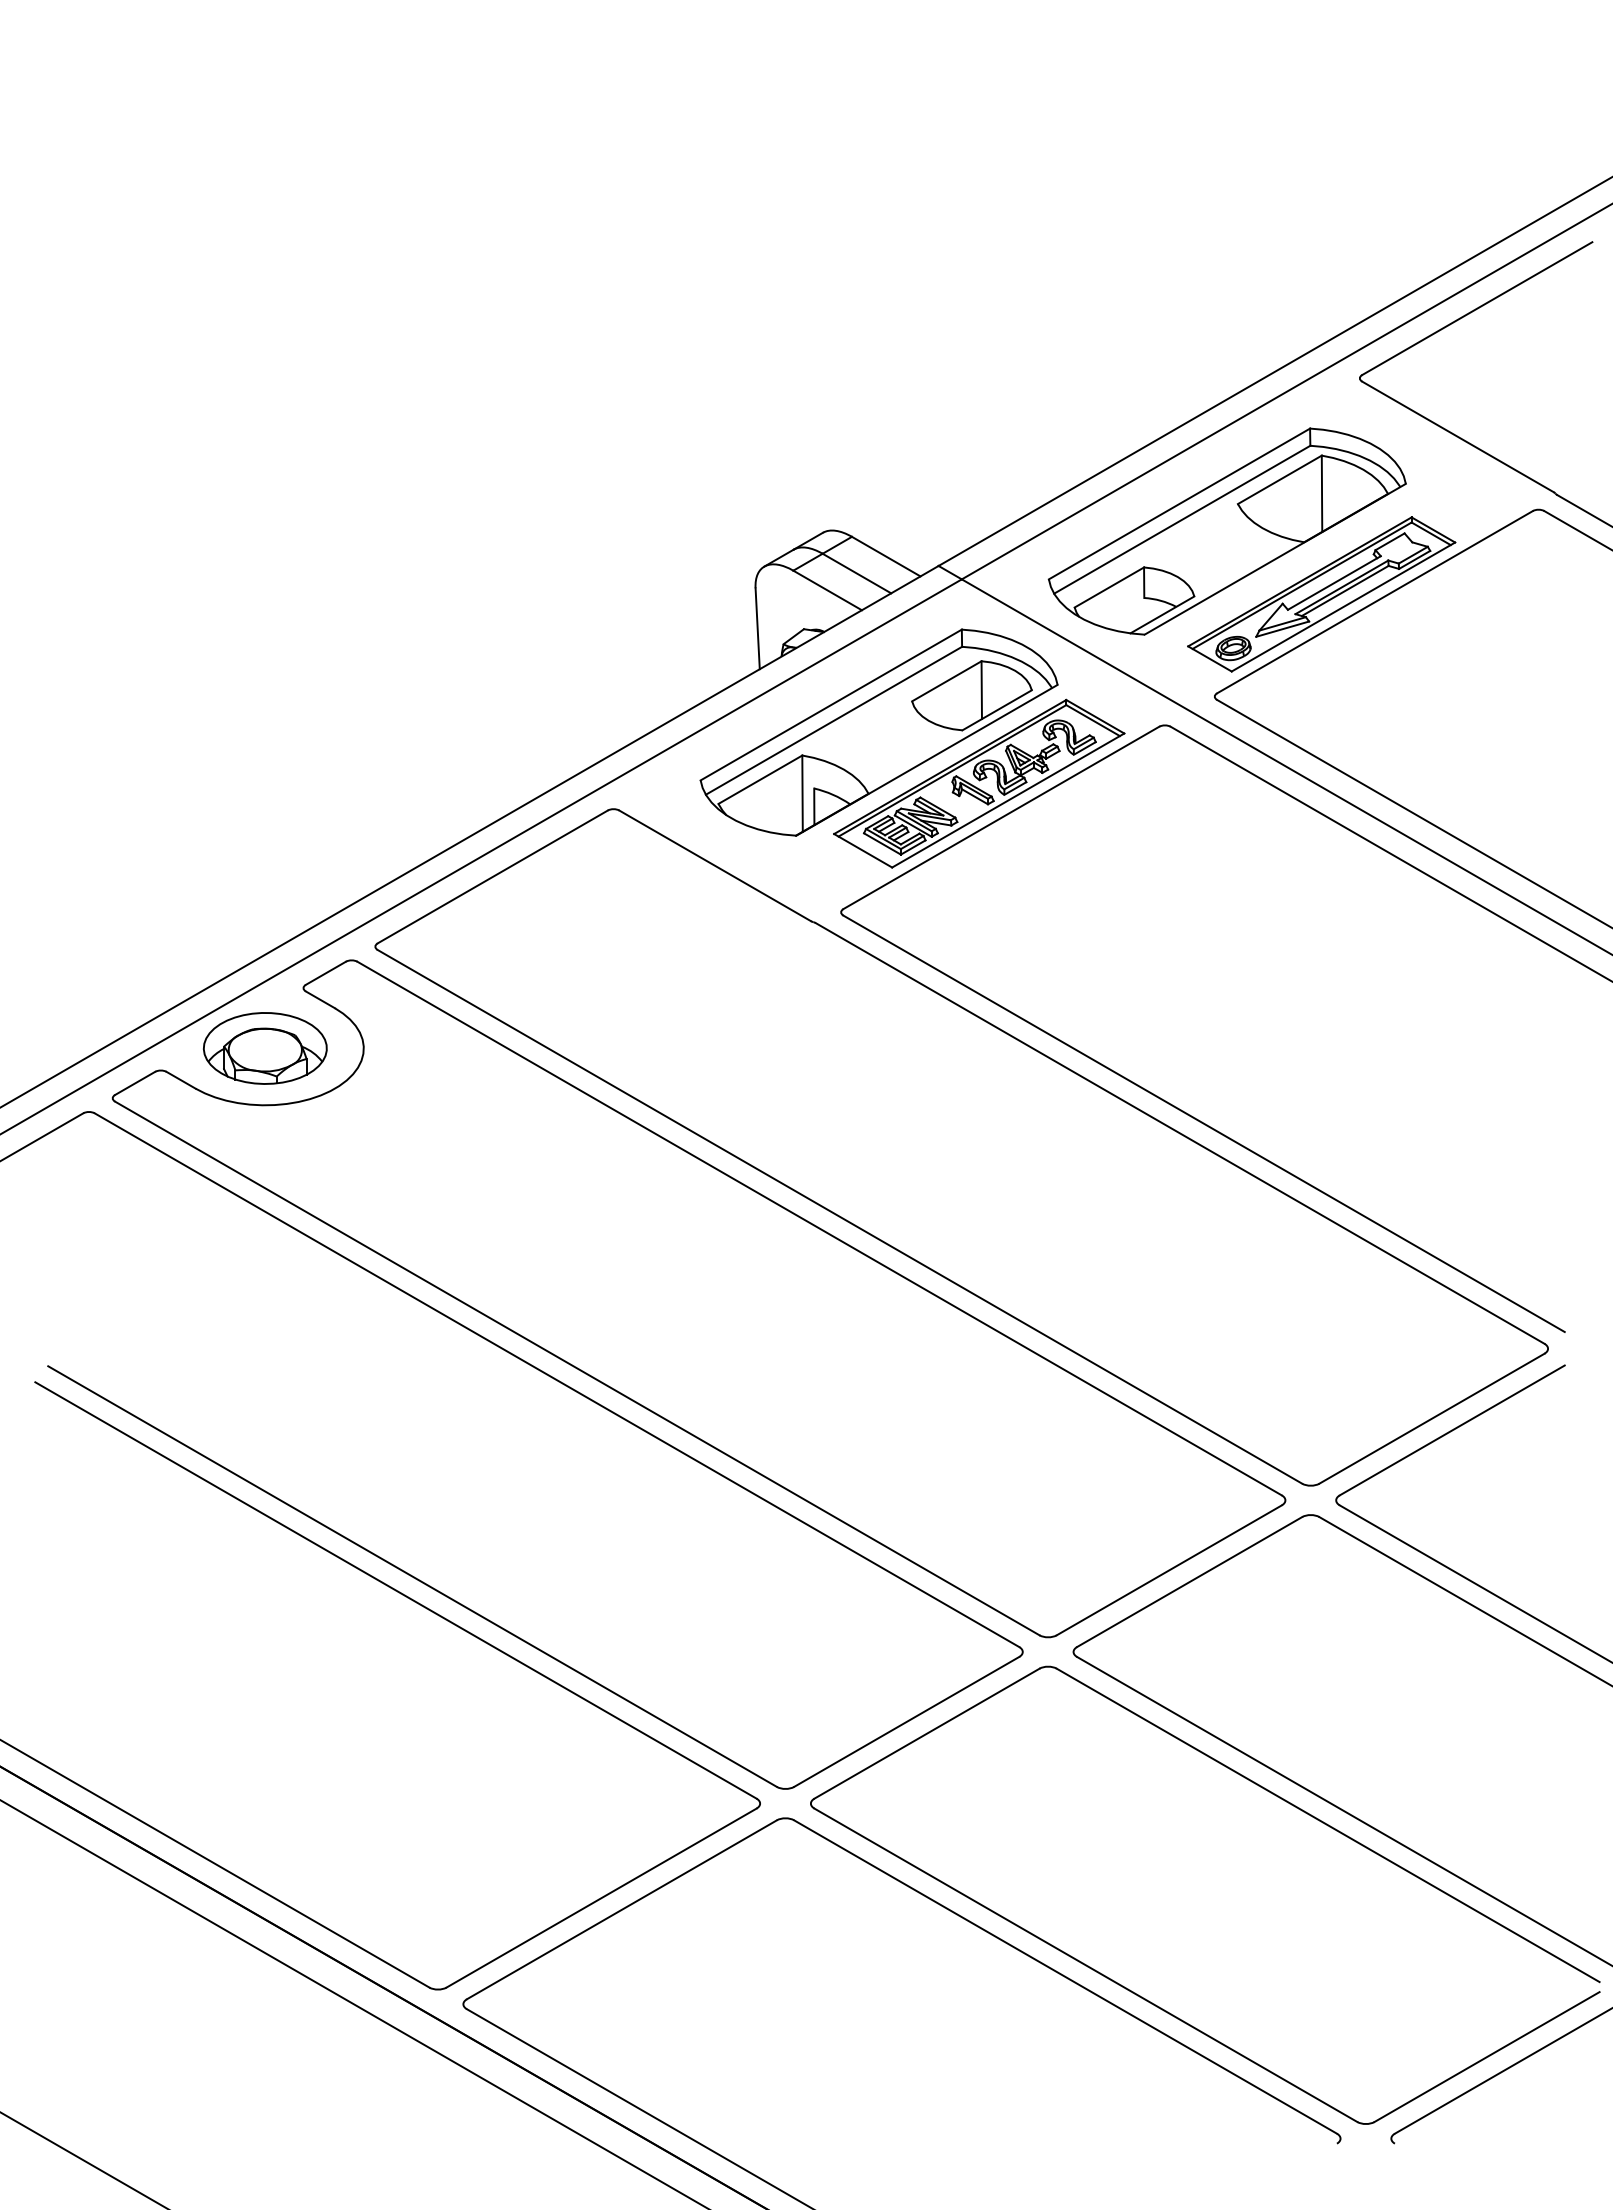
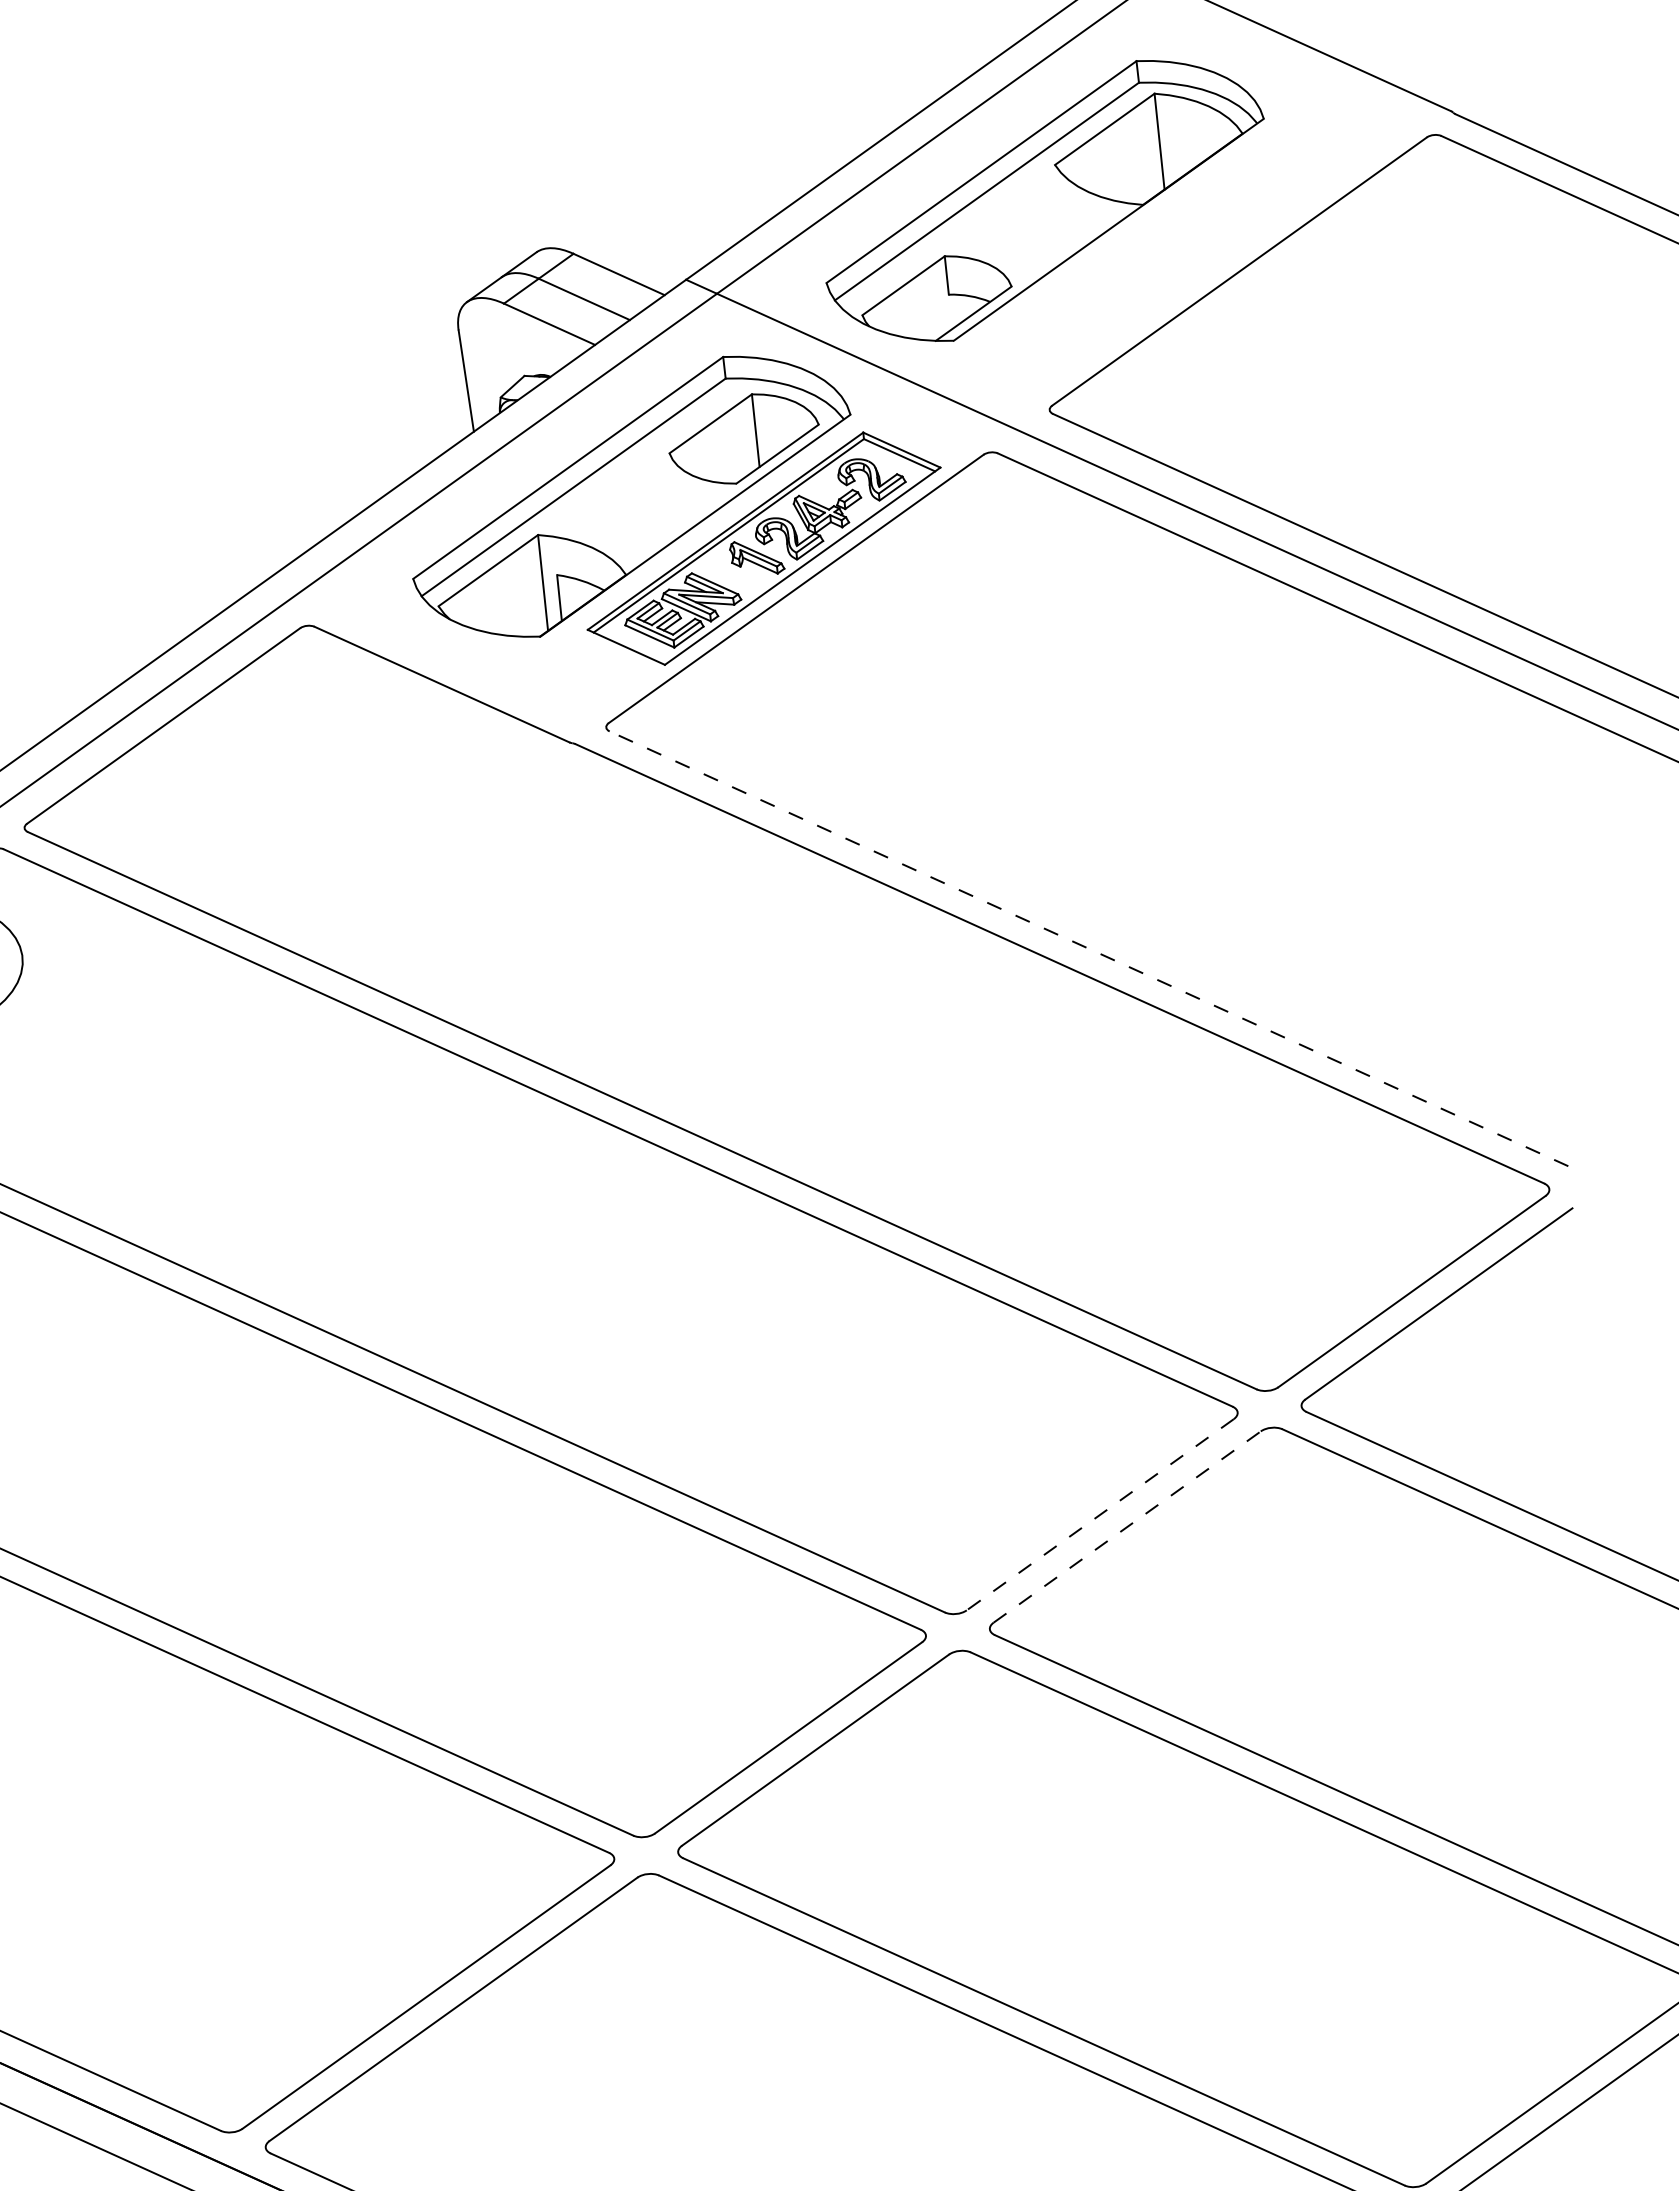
part: (1321, 594) -> (1171, 268), removed
line: (1203, 1123) -> (1088, 948), solid -> dashed
line: (1169, 1570) -> (1100, 1514), solid -> dashed
line: (1189, 1582) -> (1127, 1527), solid -> dashed

